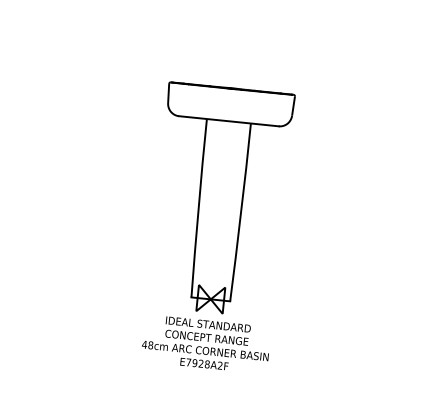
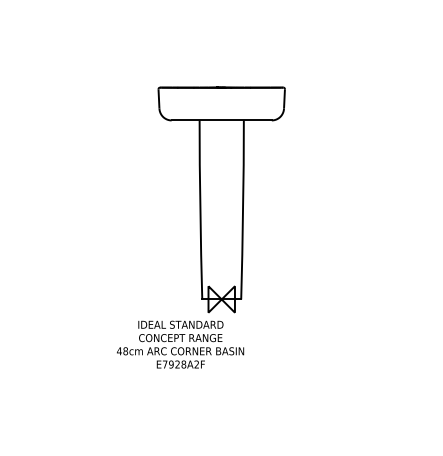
text: (206, 344) -> (180, 344), moved

